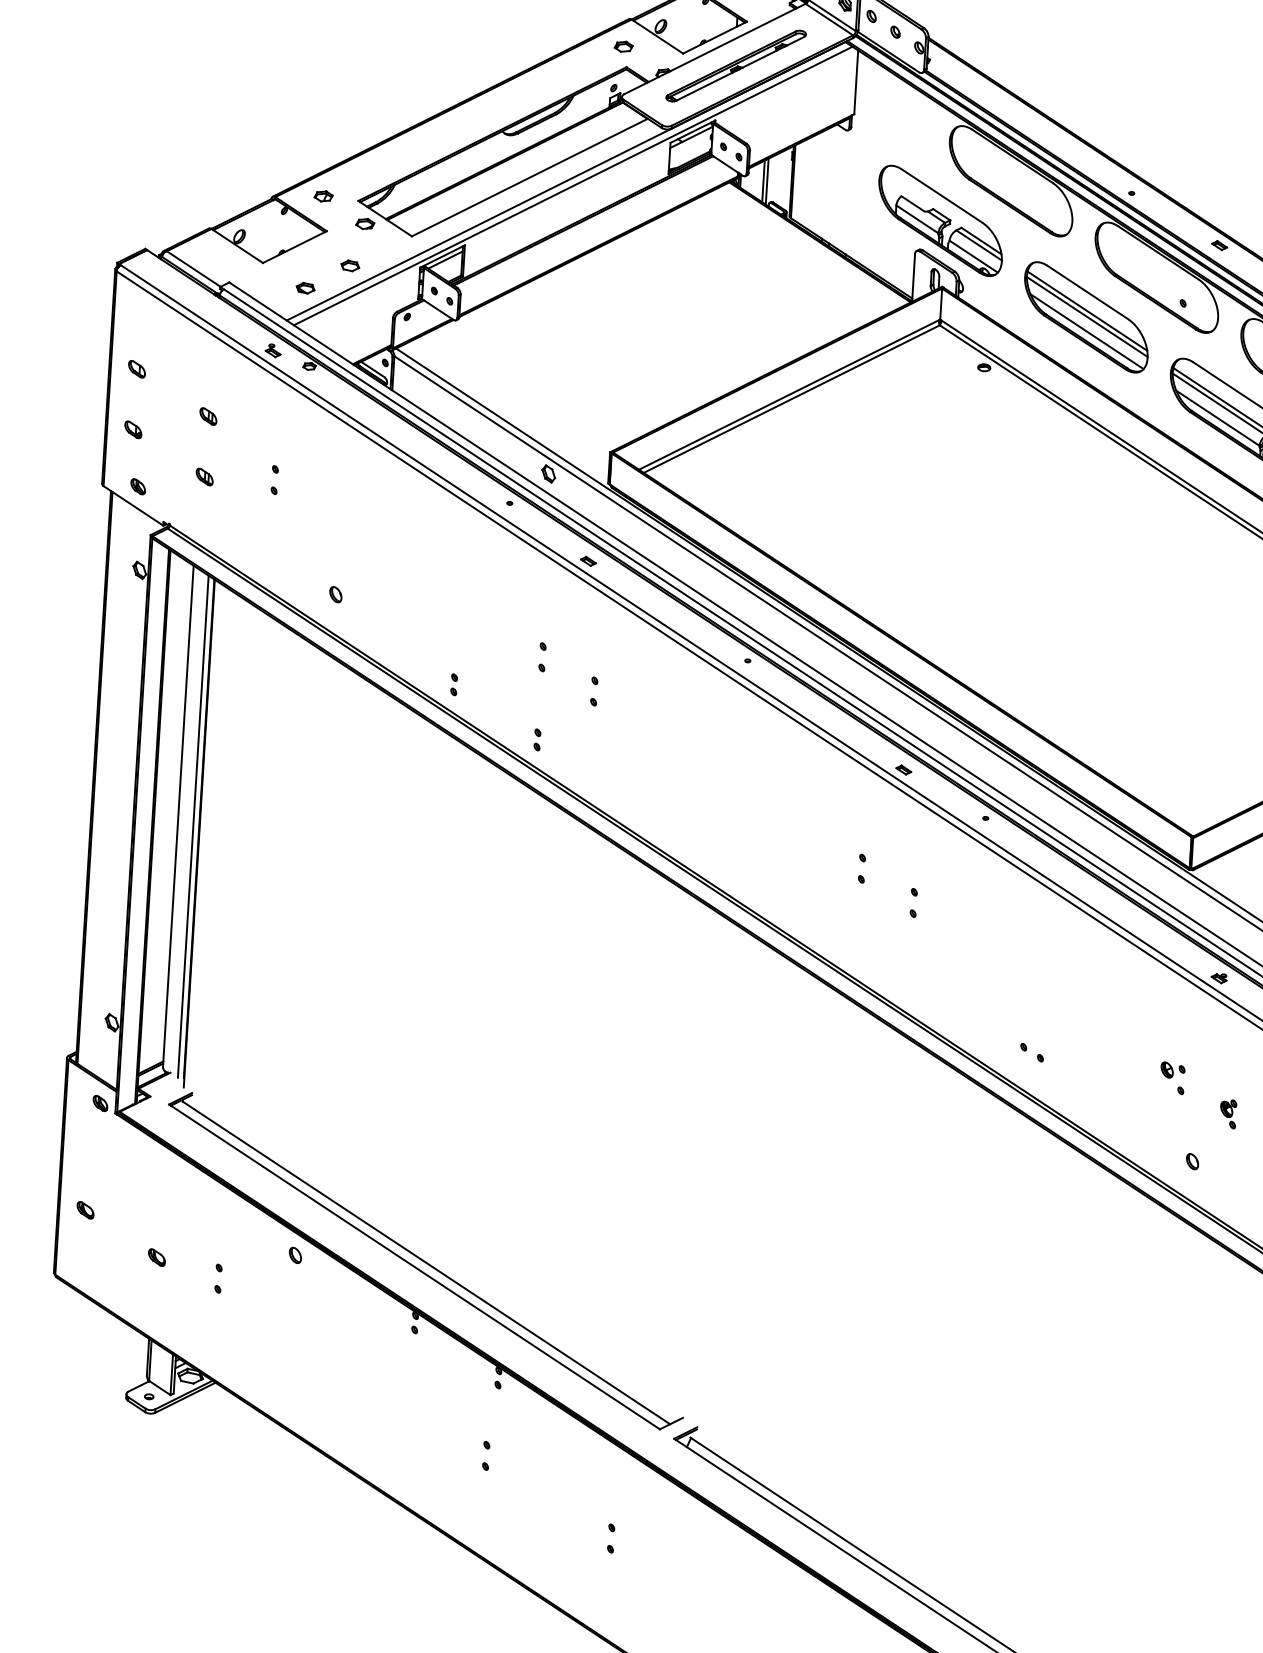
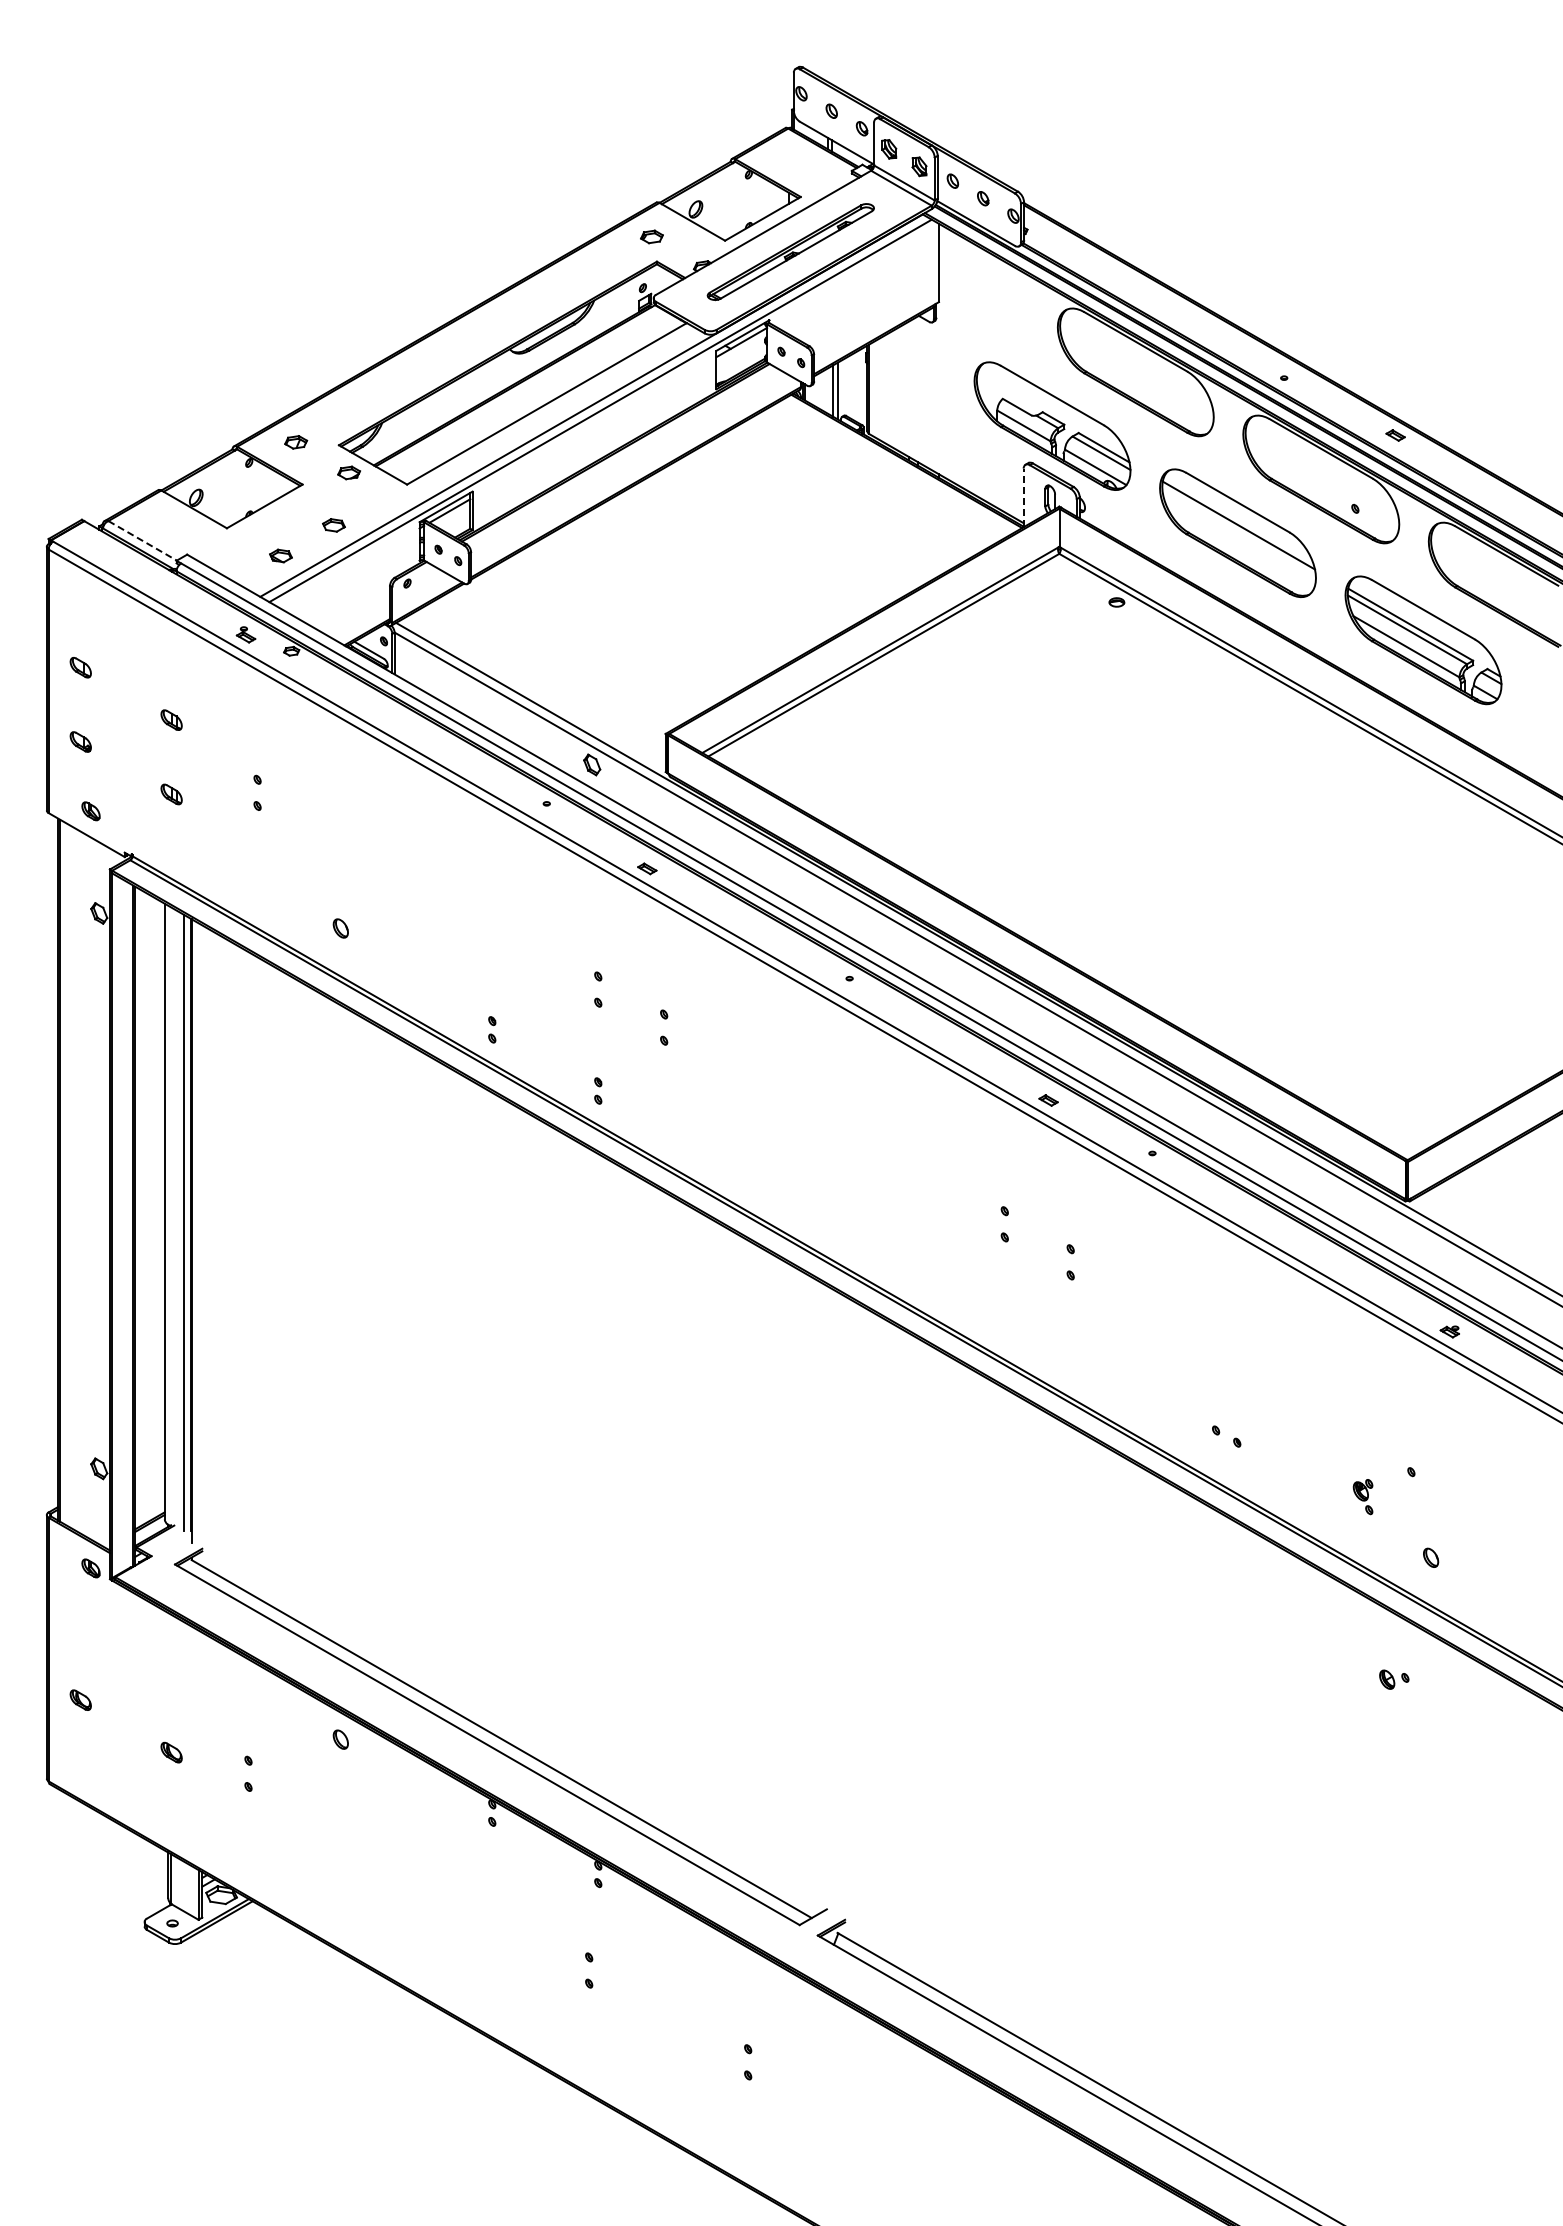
line: (193, 268) -> (142, 540), solid -> dashed
line: (913, 277) -> (1023, 497), solid -> dashed
line: (1086, 316) -> (1238, 532), removed
line: (1086, 331) -> (1239, 550), removed
part: (1173, 1070) -> (1394, 1679), moved
part: (1227, 1114) -> (1362, 1497), moved

